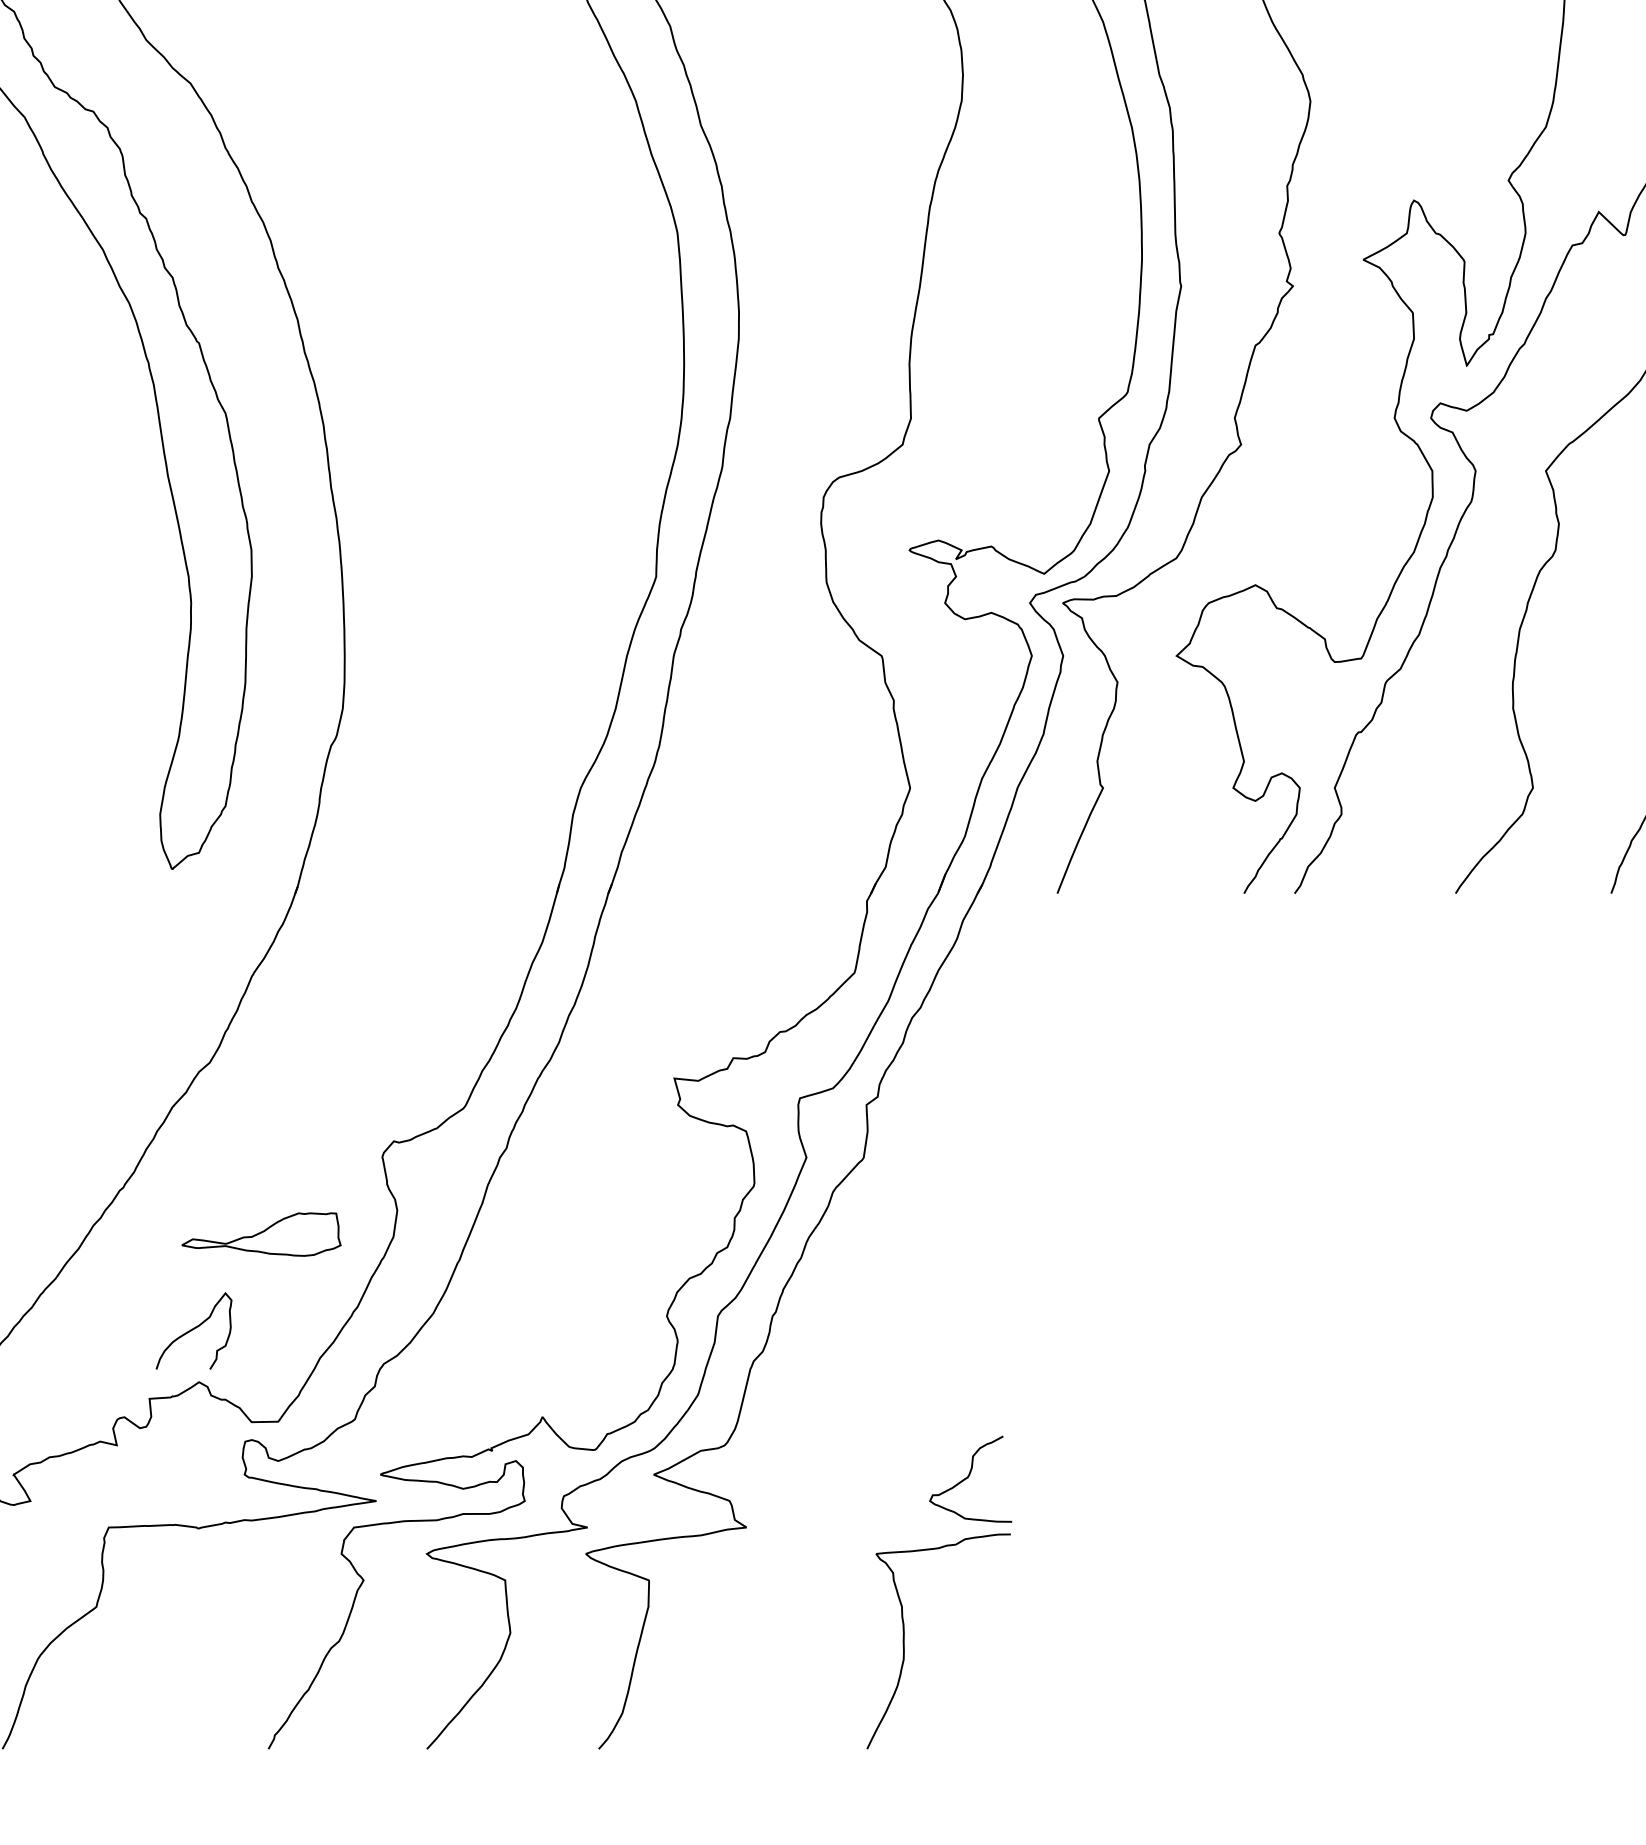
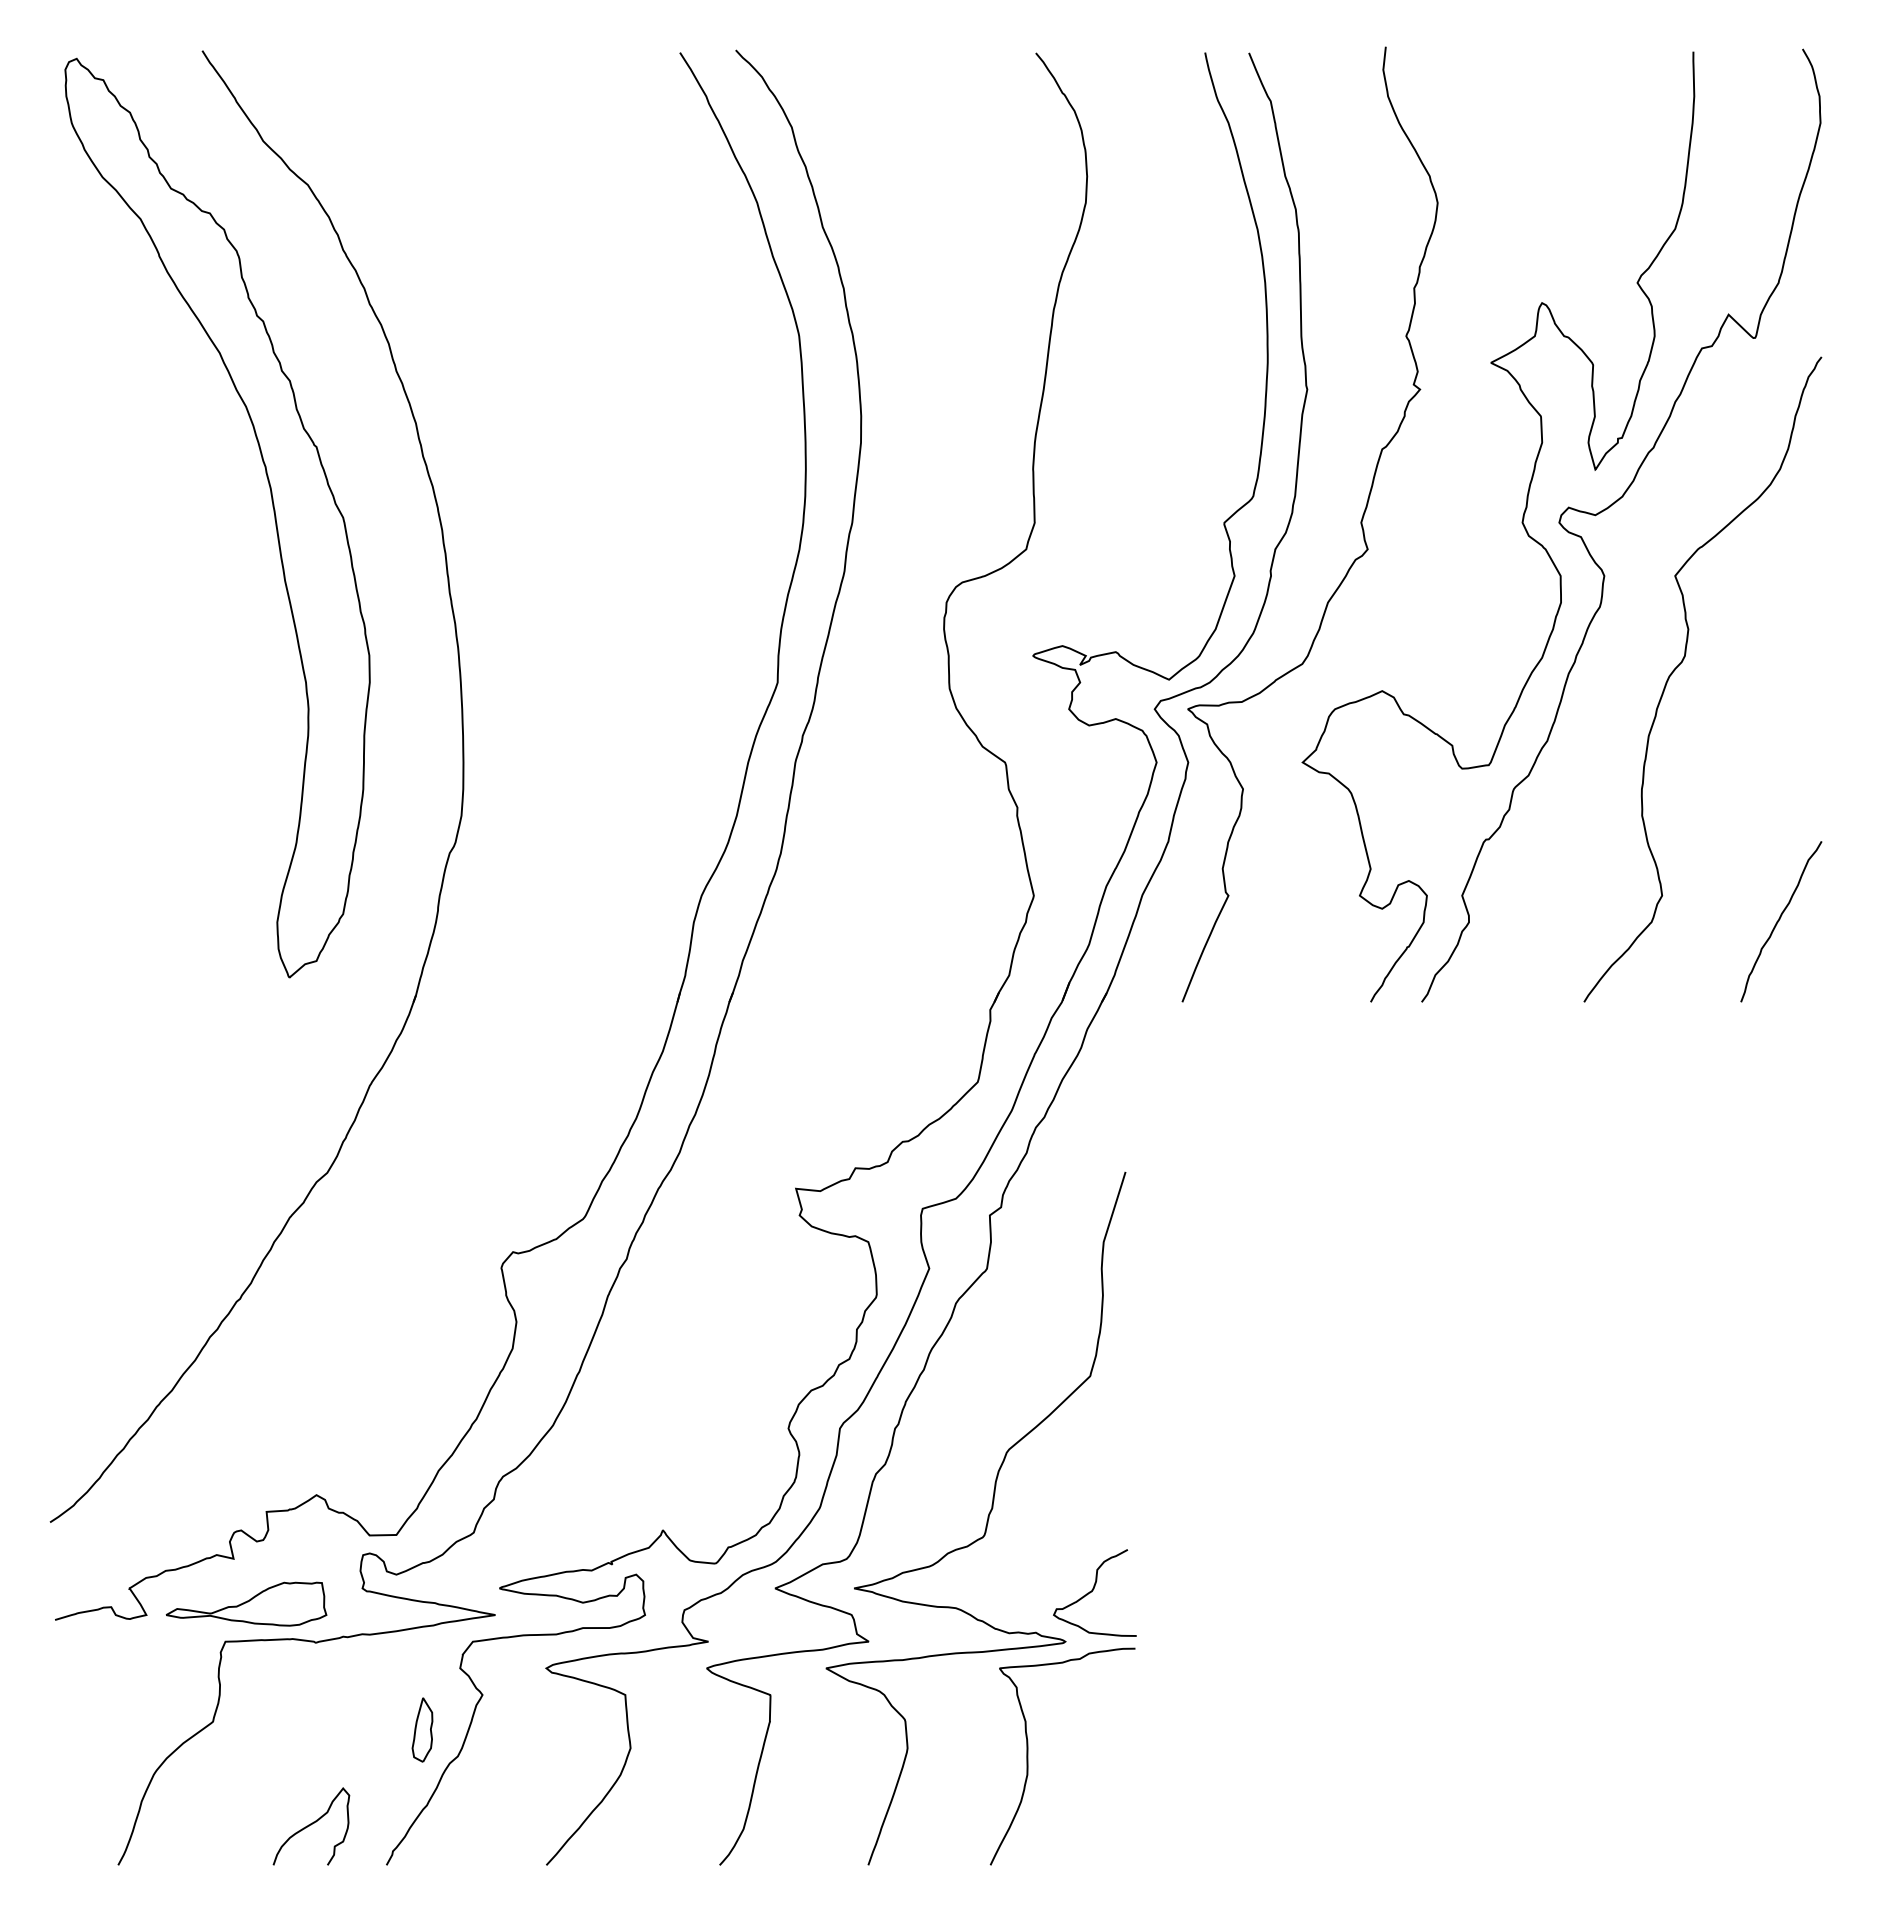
part: (261, 1233) -> (246, 1603), moved
curve: (194, 1330) -> (311, 1825), moved
curve: (863, 1408) -> (986, 1521), added
part: (304, 1614) -> (422, 1729), added

